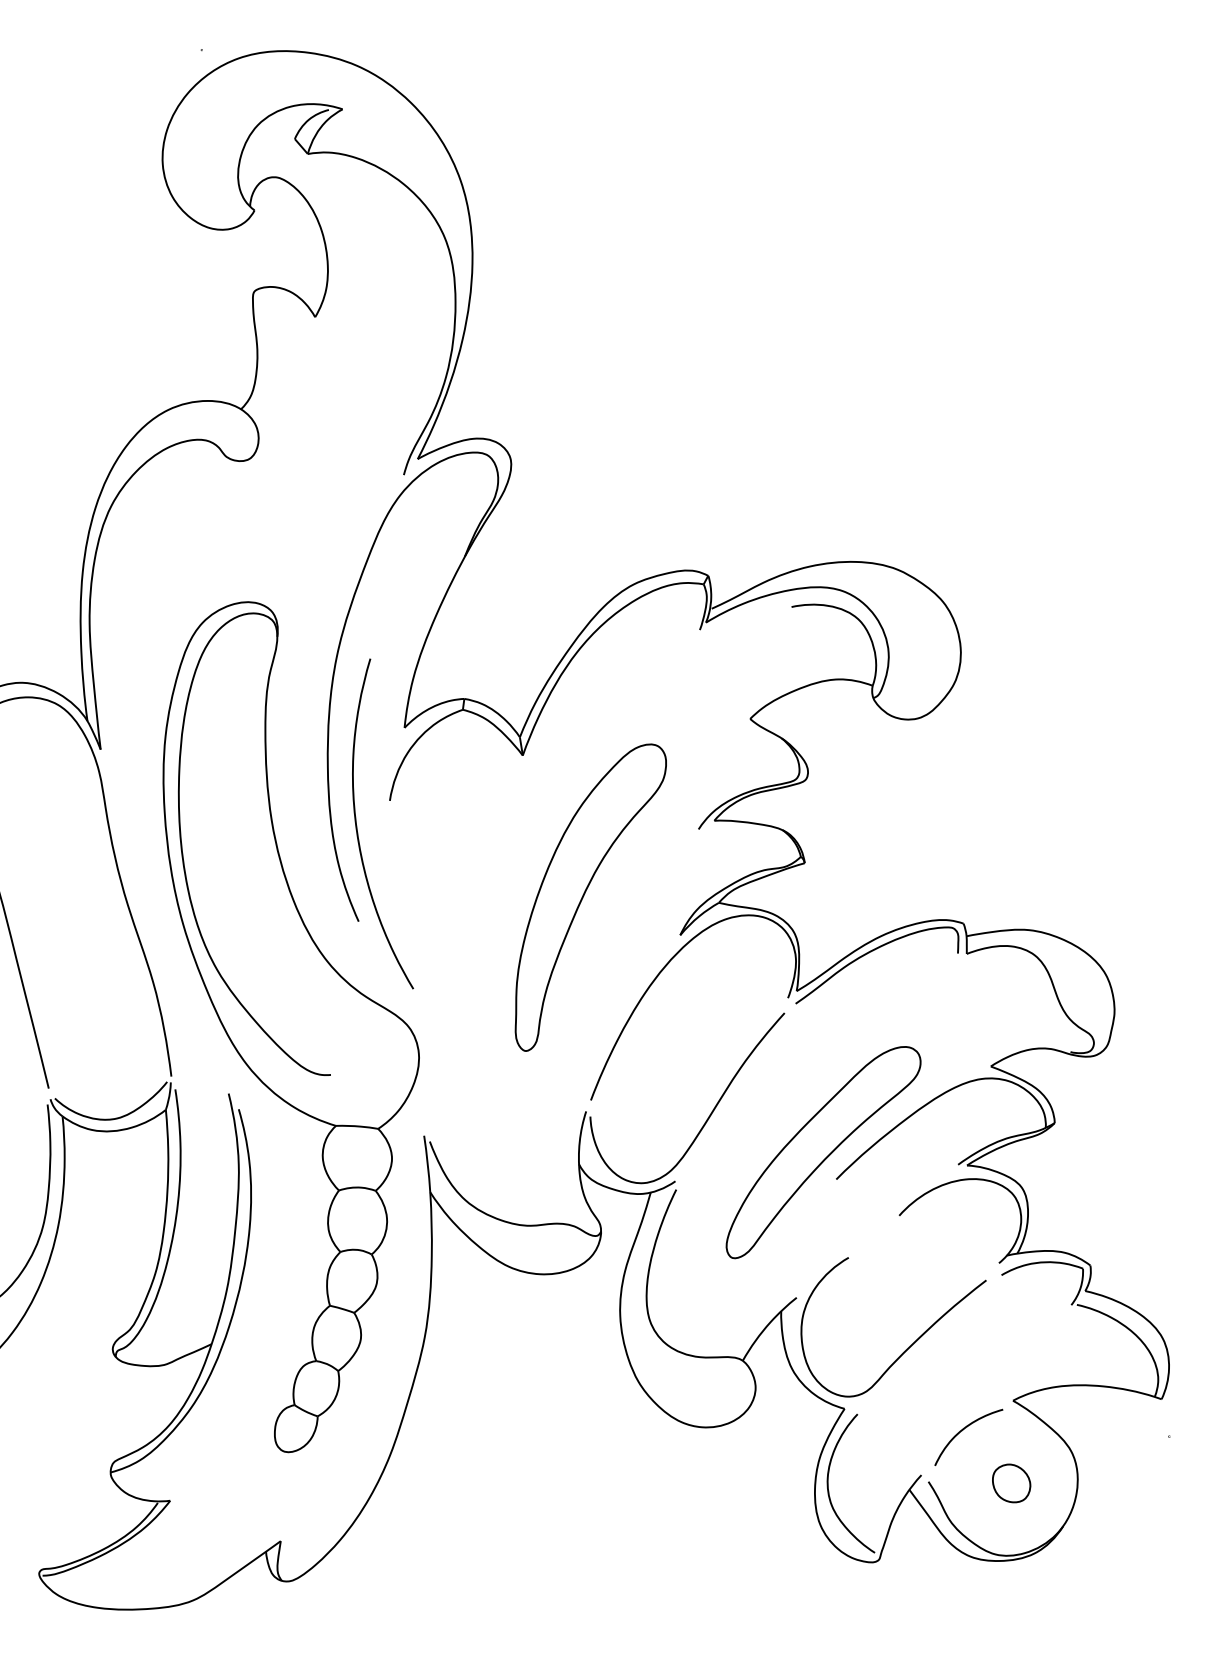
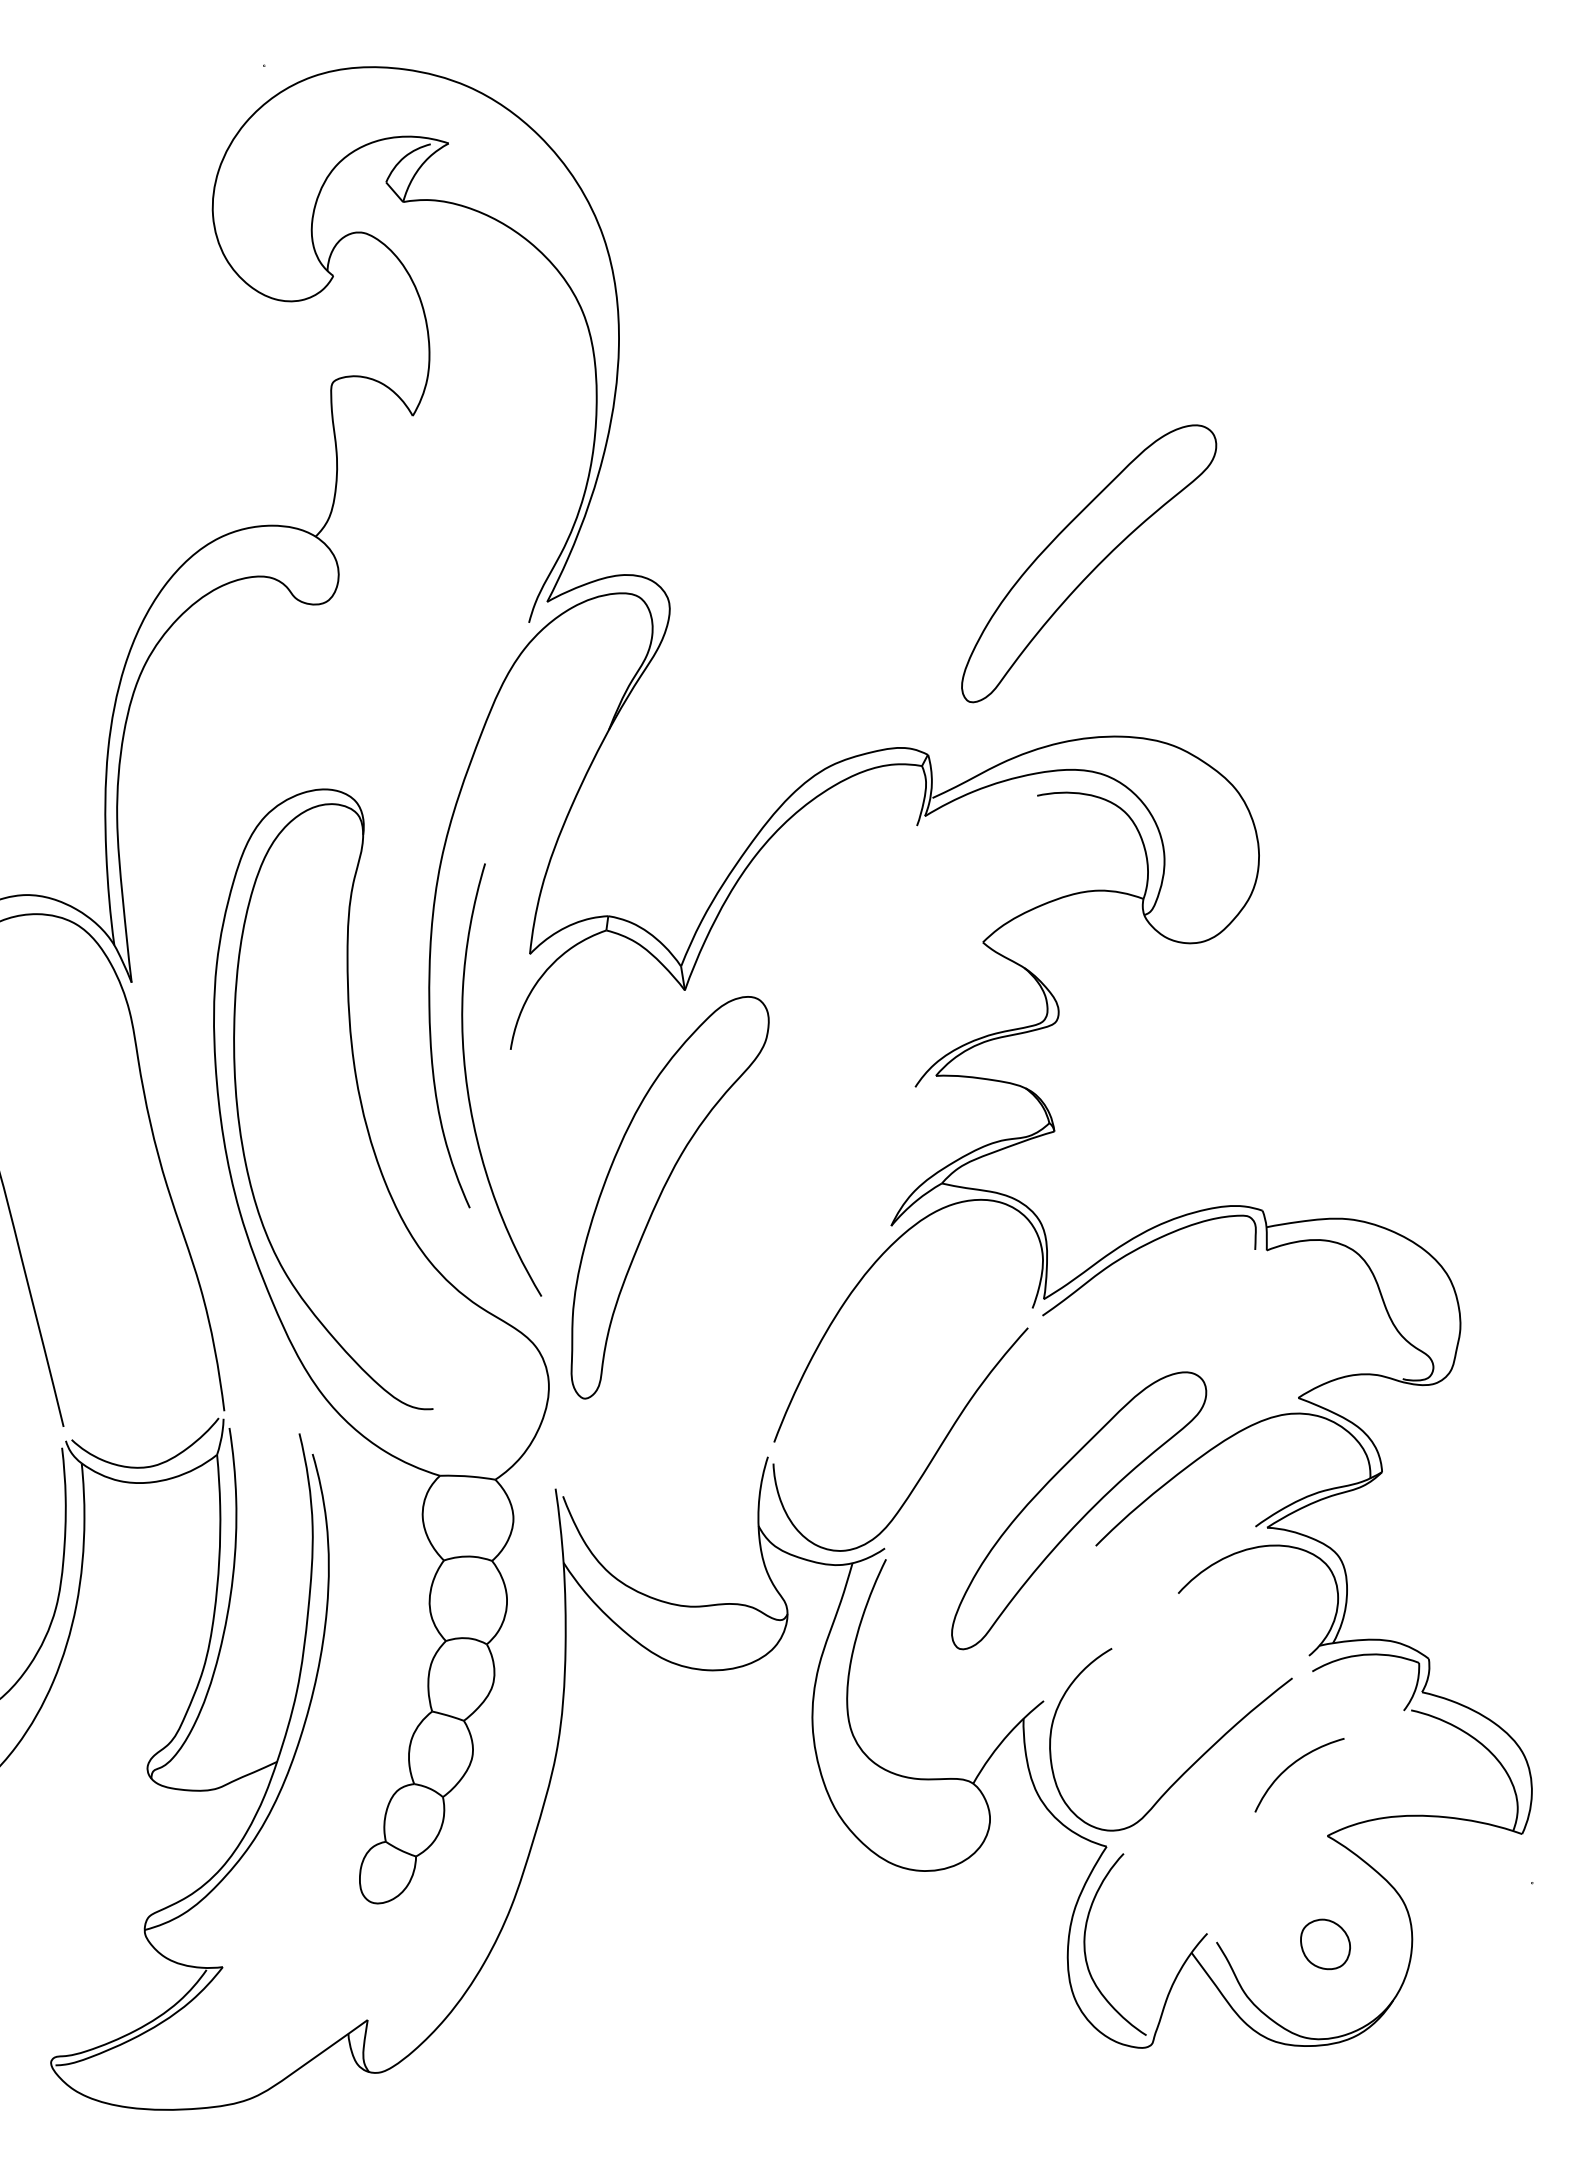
part: (831, 429) -> (1089, 563), added
part: (585, 894) -> (662, 1193), moved
curve: (962, 1430) -> (1291, 1766), moved

